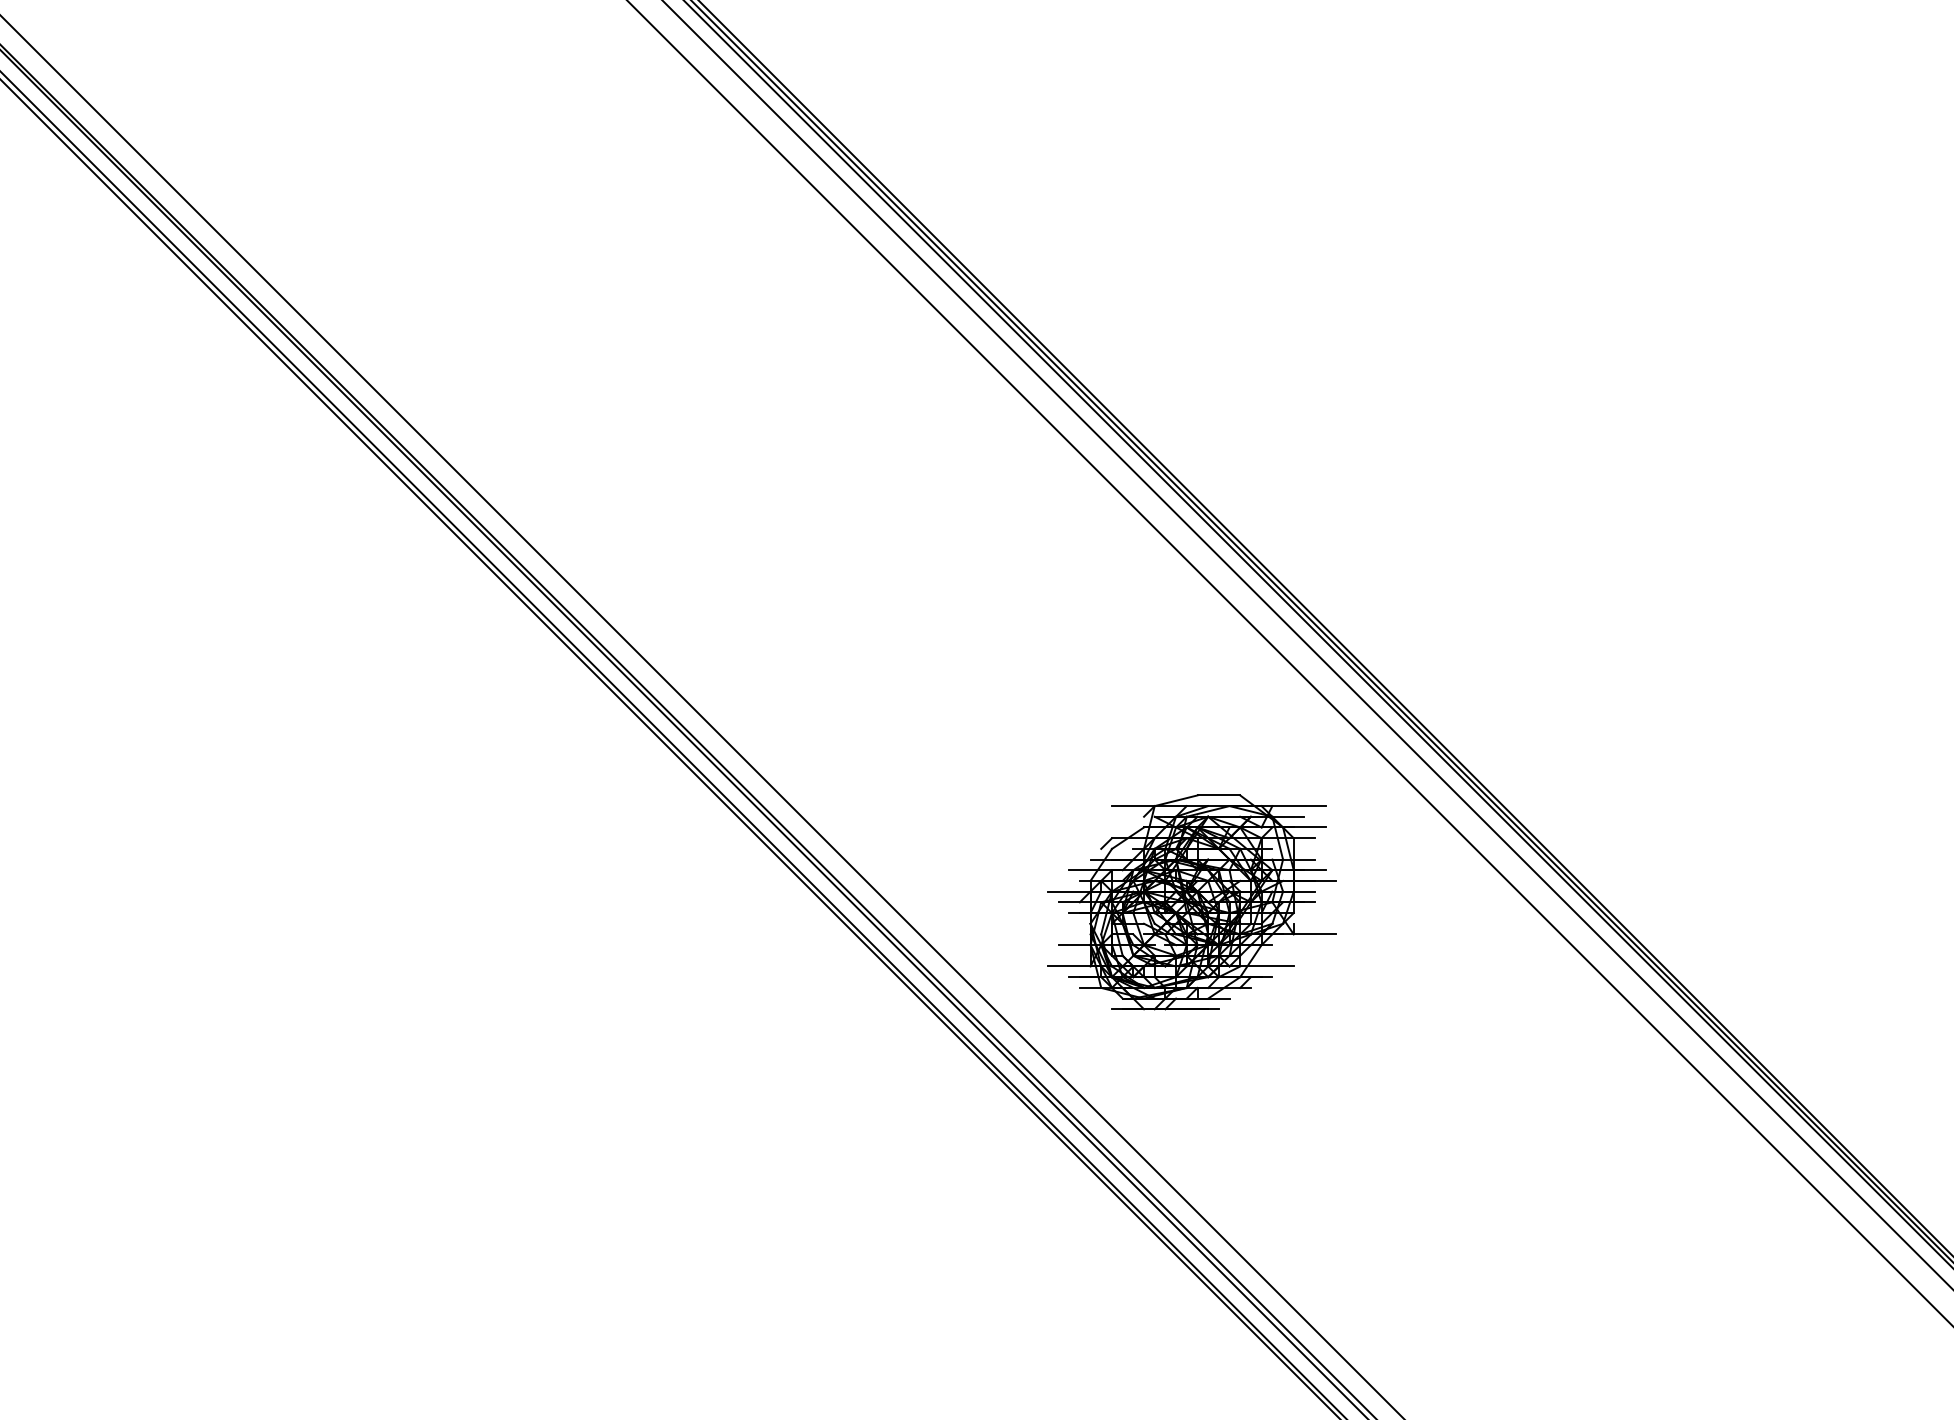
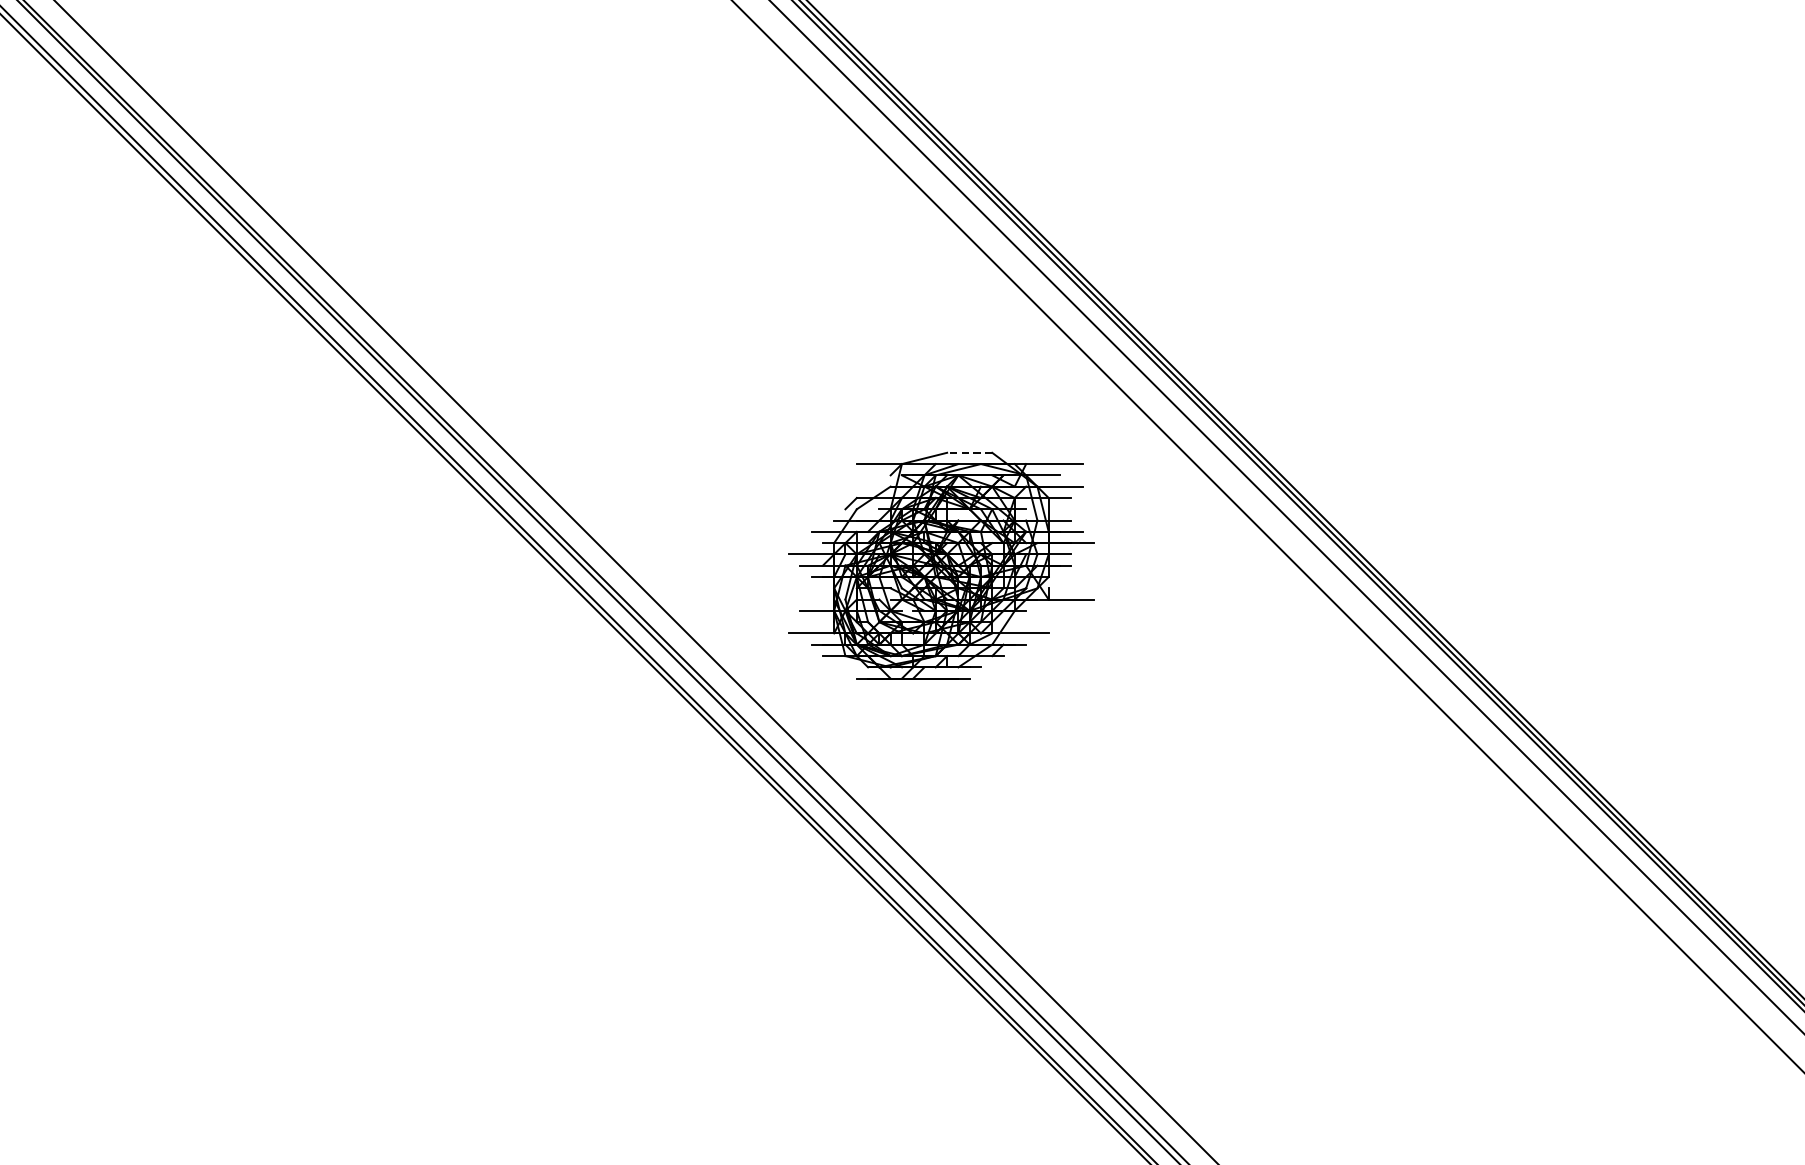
line: (1218, 795) -> (969, 452), solid -> dashed

